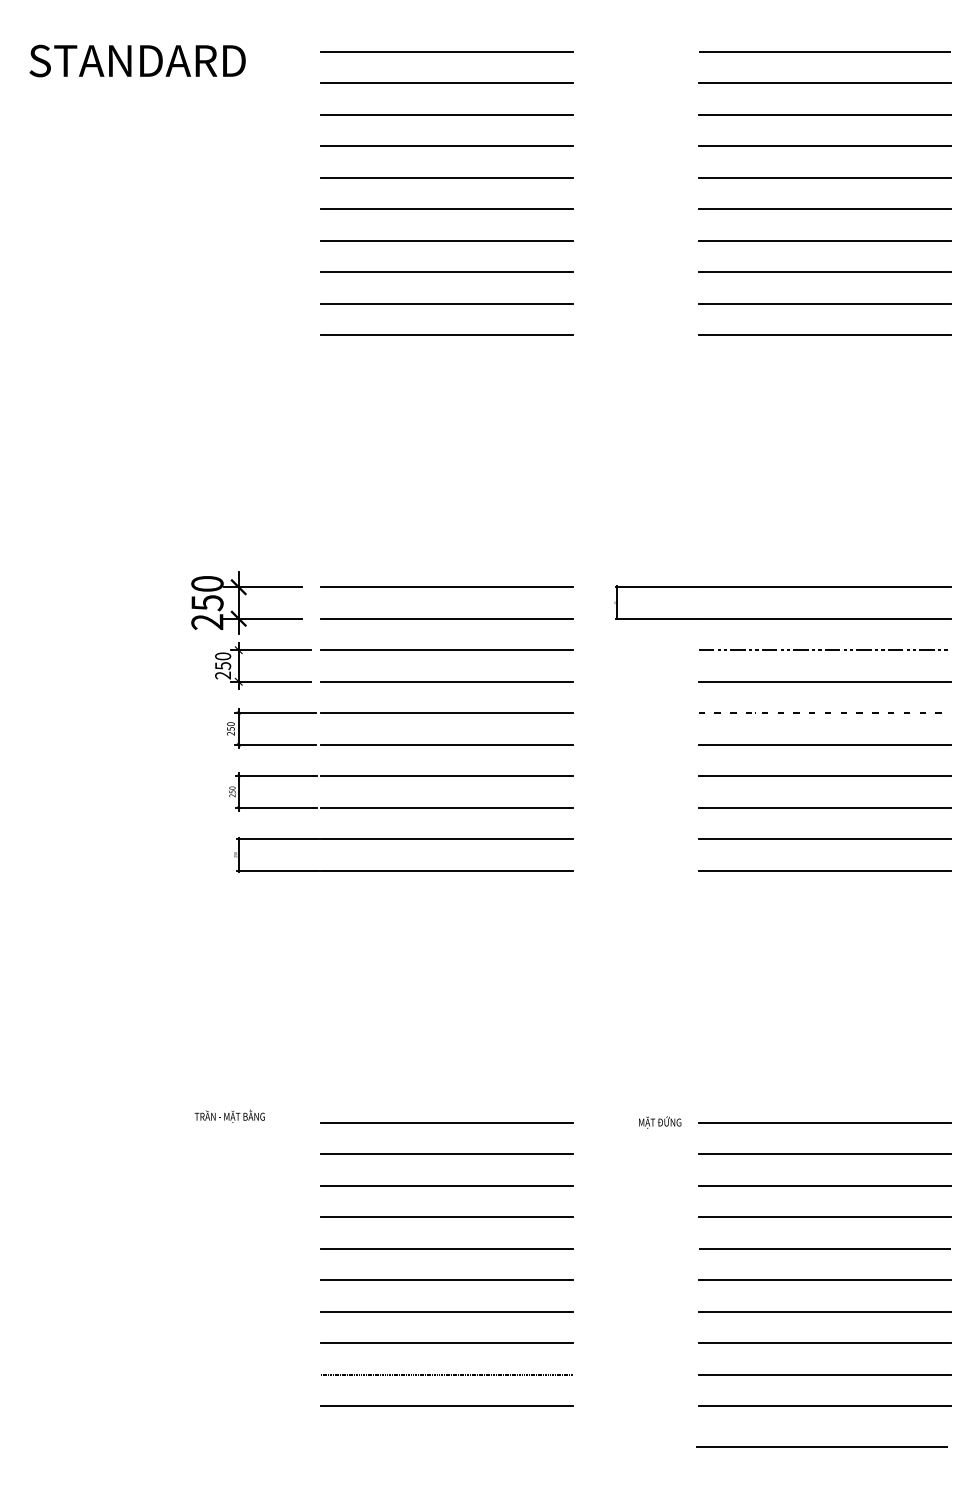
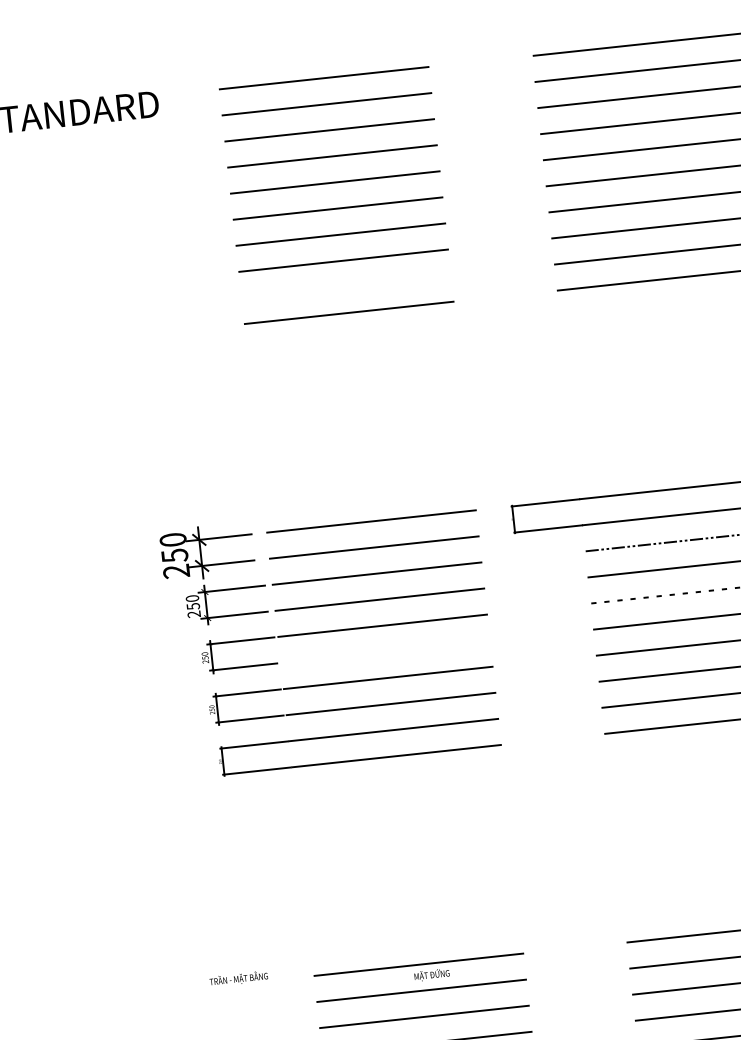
line: (446, 303) -> (346, 286), removed
line: (446, 744) -> (385, 651), removed
text: (660, 1122) -> (432, 974), moved

